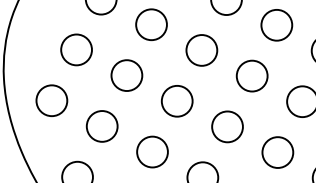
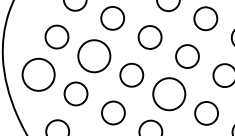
circle: (127, 74) -> (94, 55), size x1.4
circle: (51, 100) -> (38, 74), size x1.4
circle: (226, 127) -> (168, 94), size x1.4

